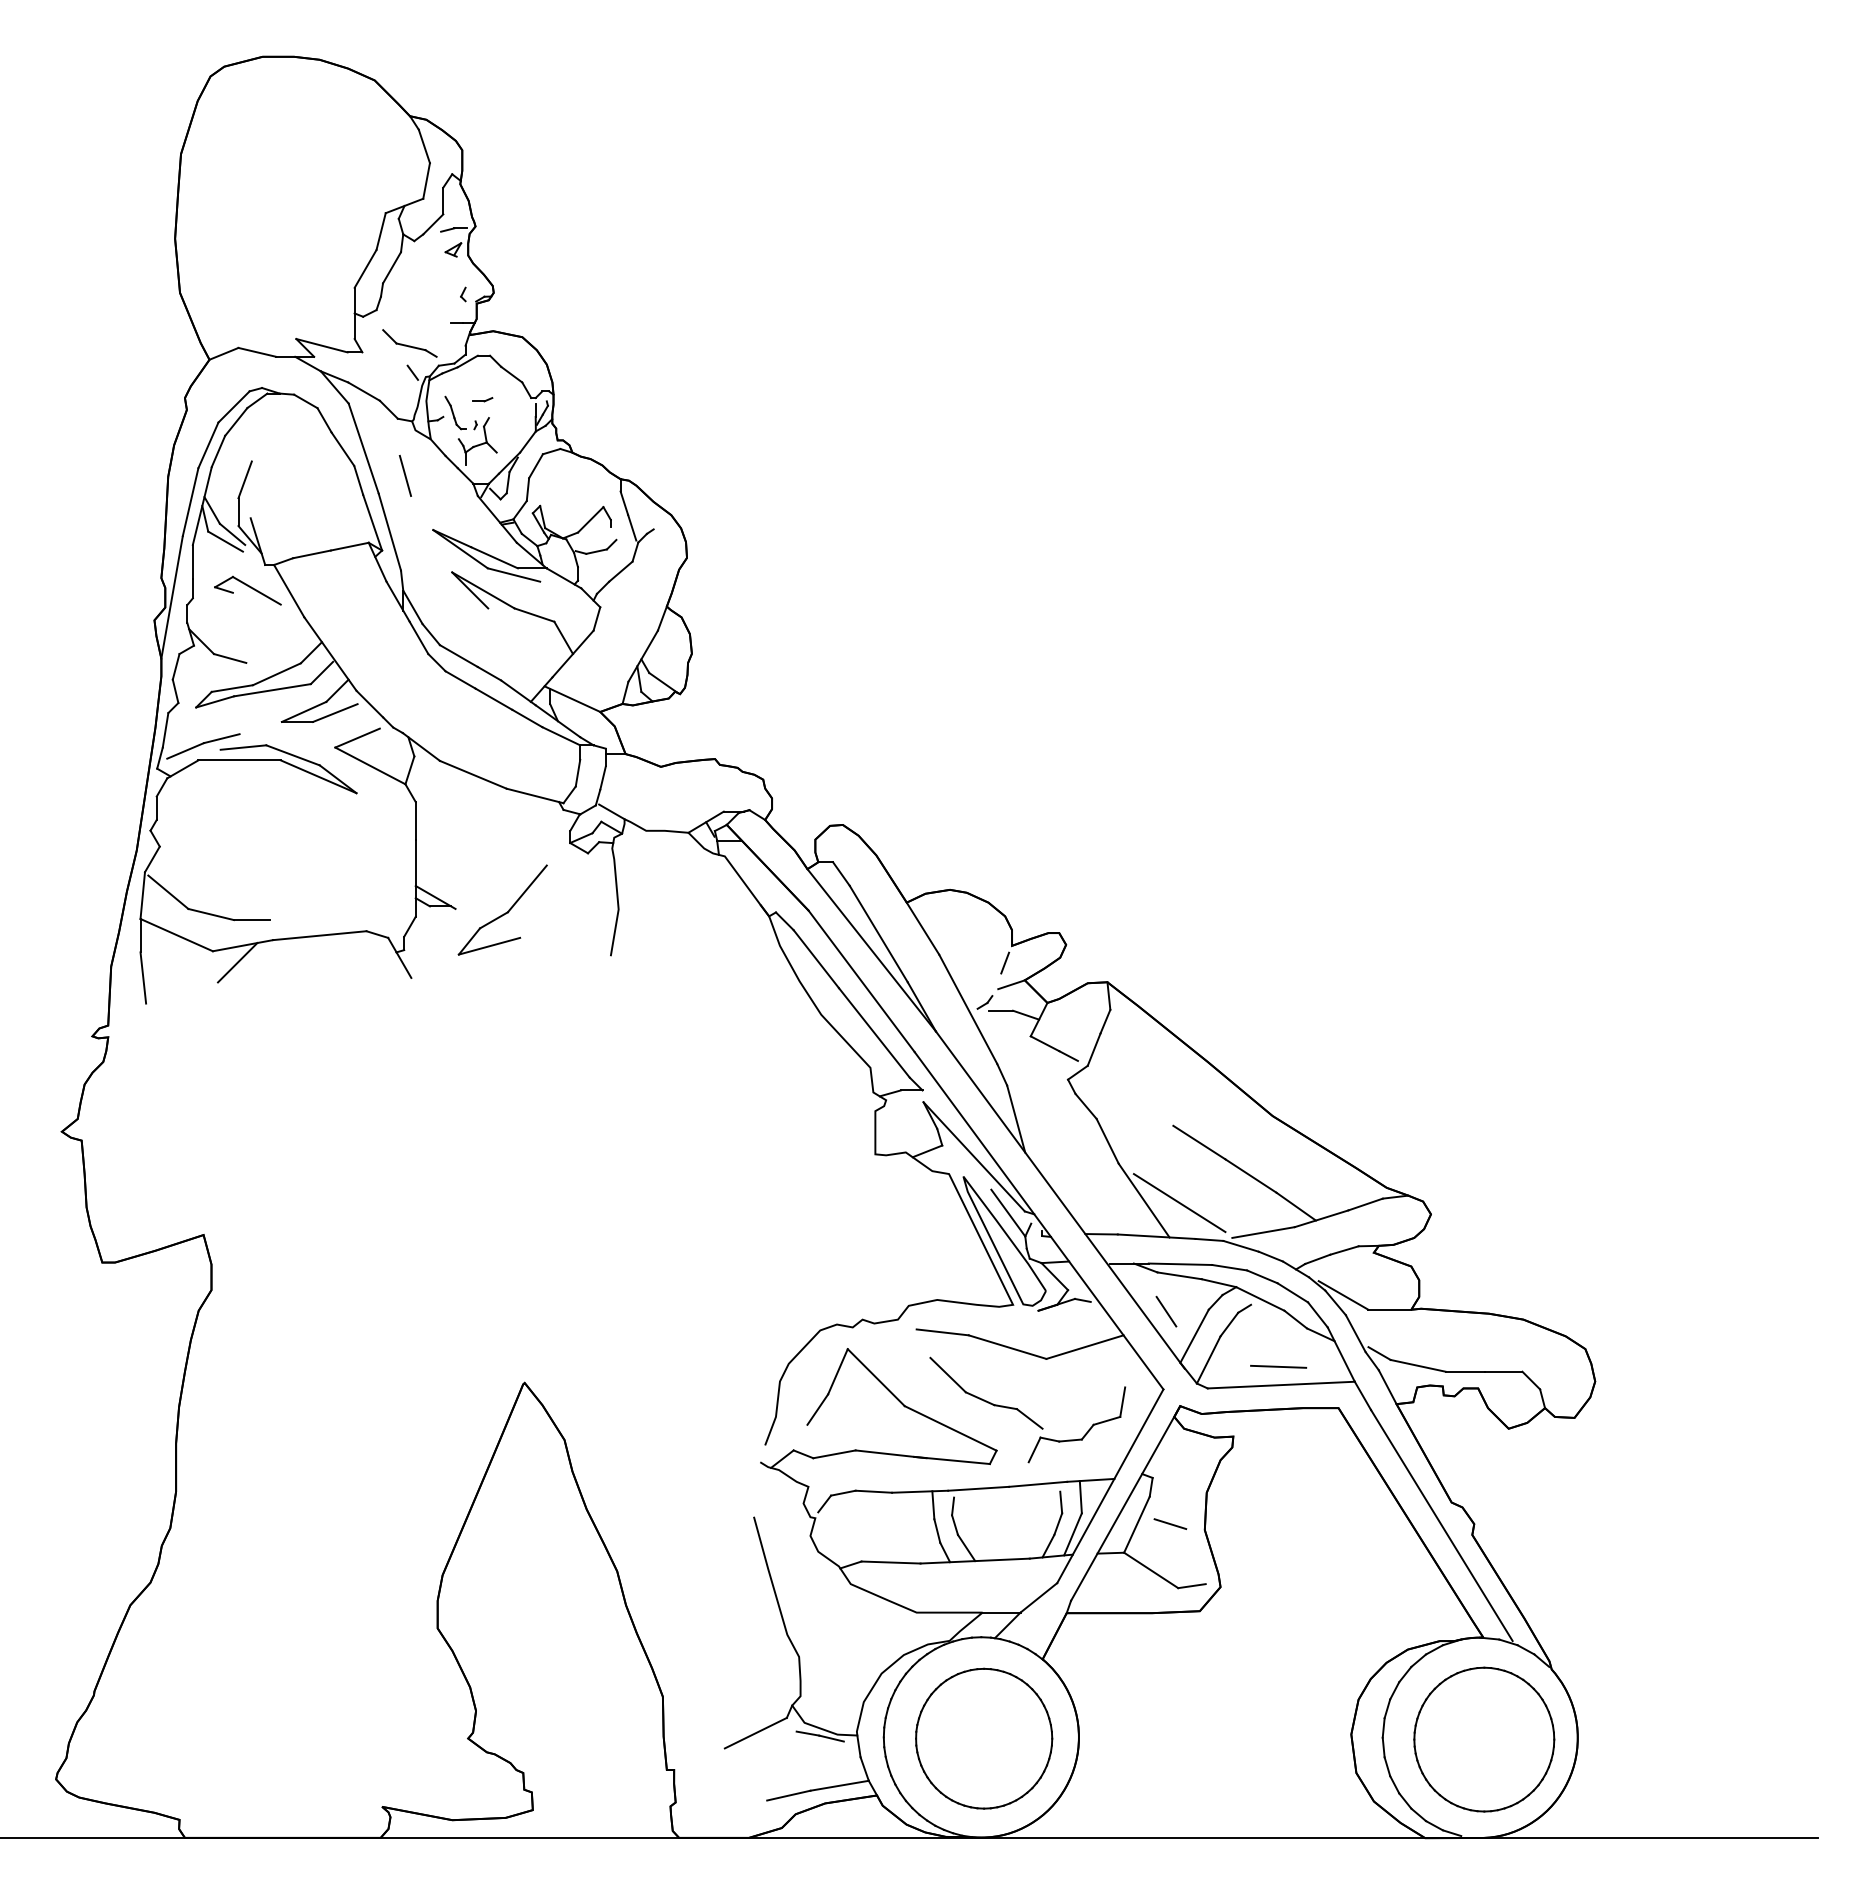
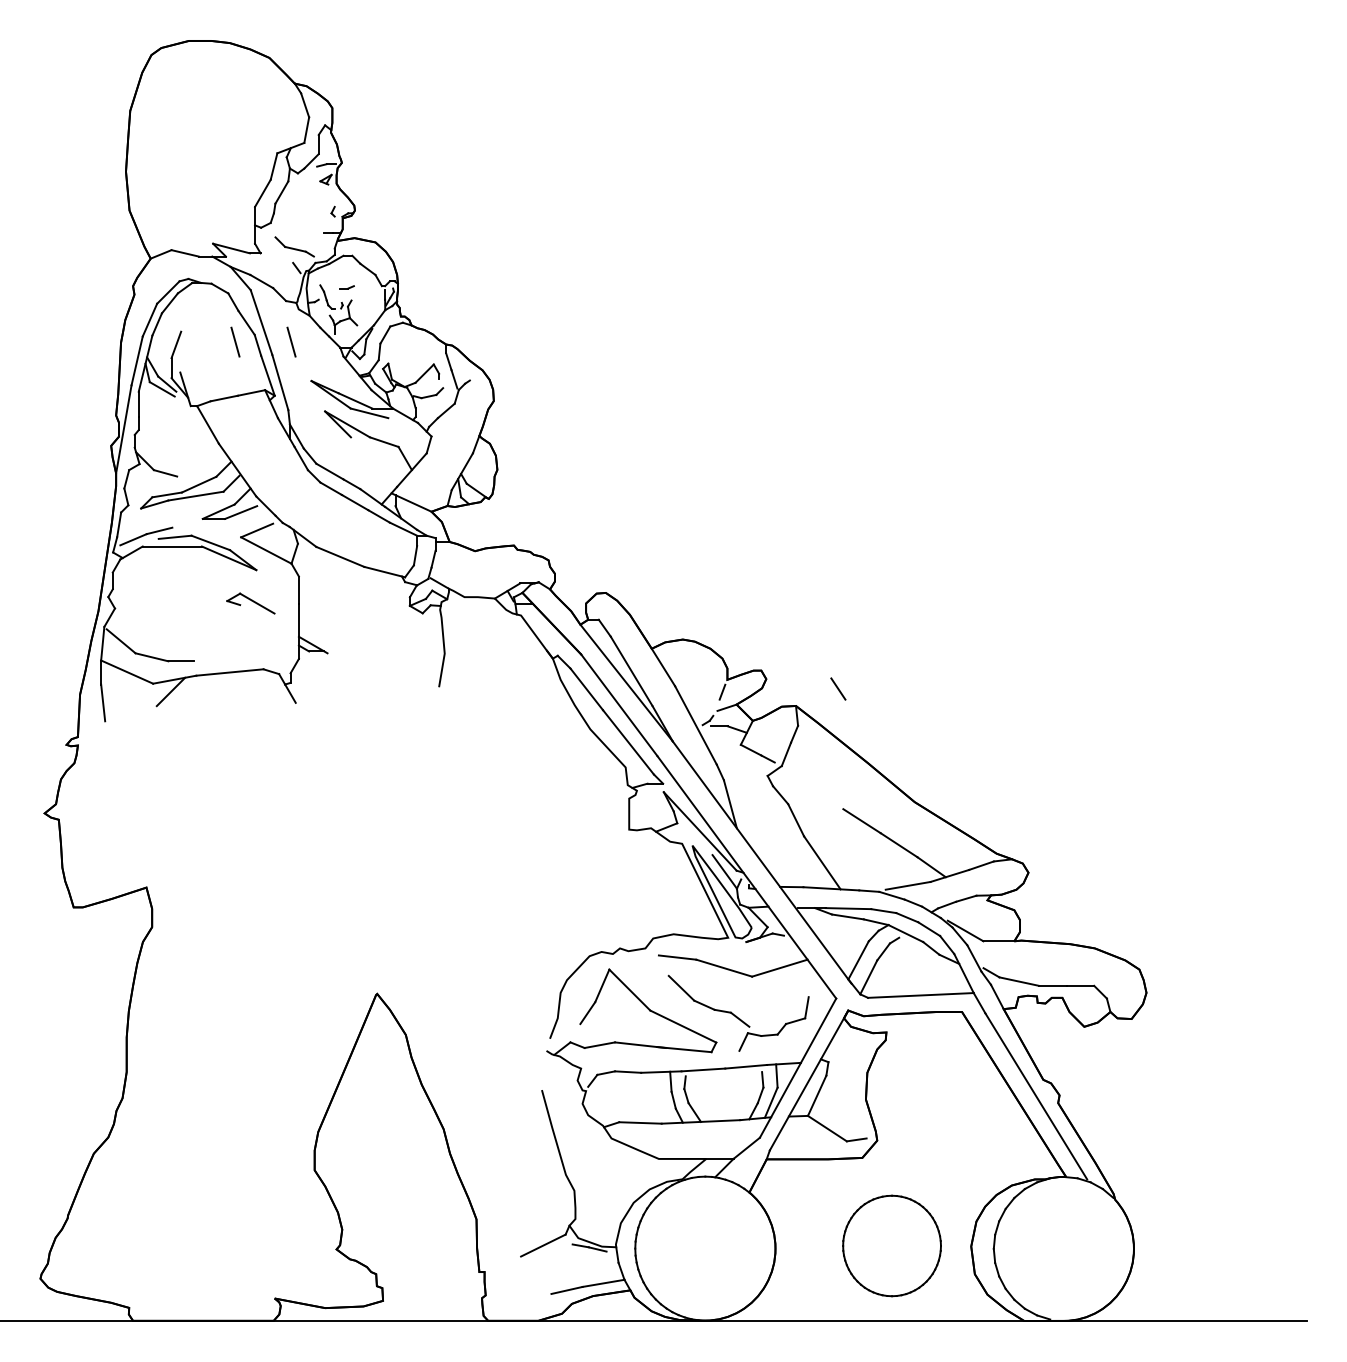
line: (326, 475) -> (234, 341), added
part: (247, 590) -> (250, 603), moved
part: (502, 909) -> (361, 653), removed
line: (1179, 1203) -> (847, 864), removed
line: (1166, 1311) -> (838, 688), moved
line: (1278, 1366) -> (918, 982), removed
line: (1170, 1524) -> (841, 1095), removed
part: (984, 1738) -> (892, 1245), moved
part: (1484, 1739) -> (1066, 1250), removed

